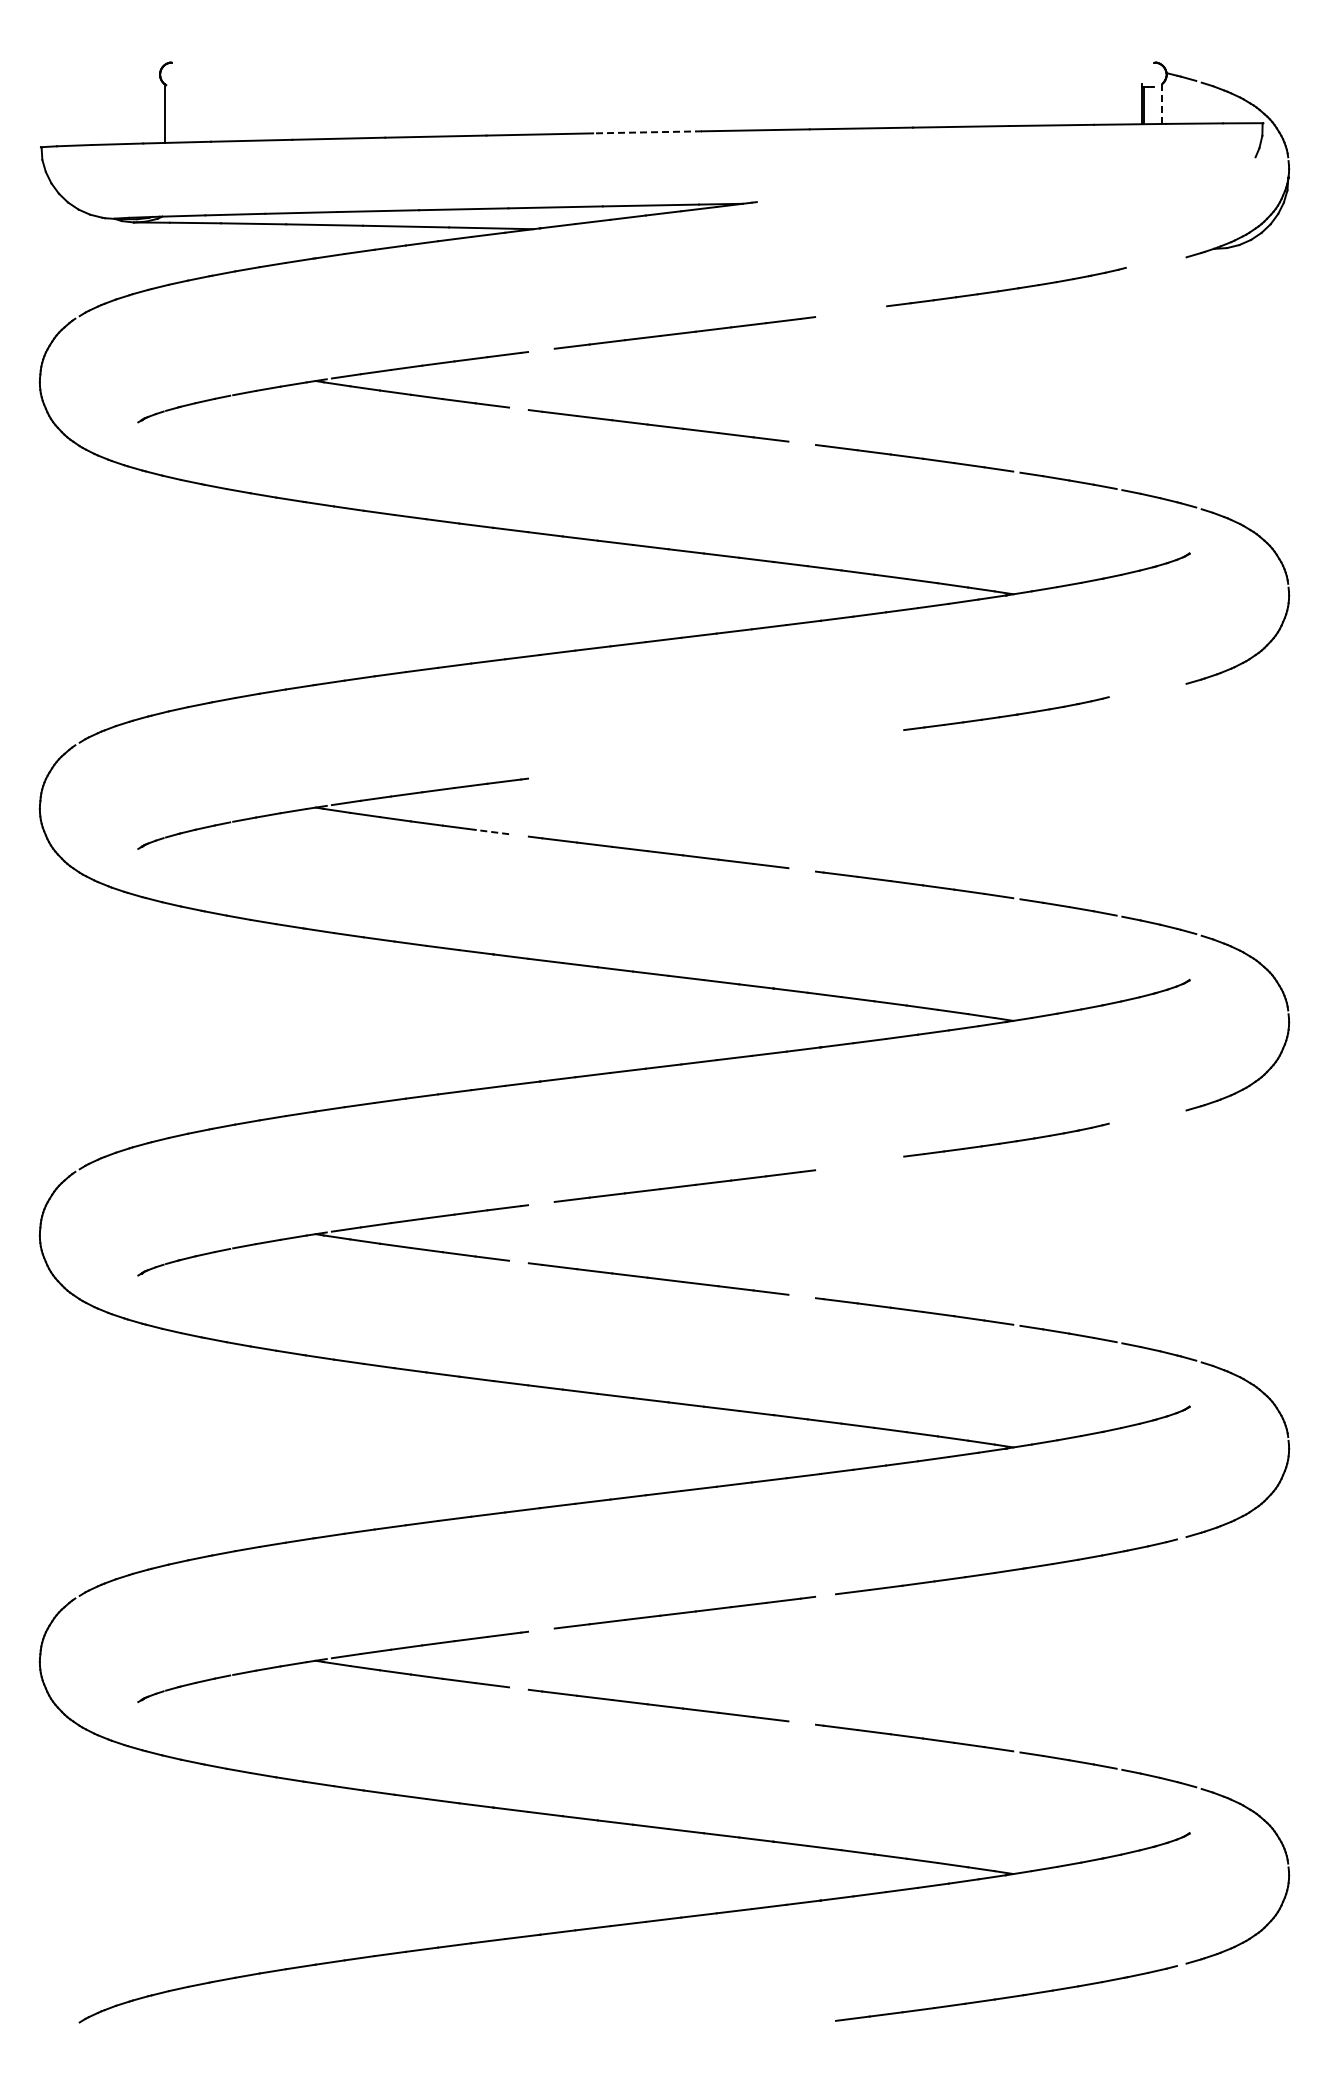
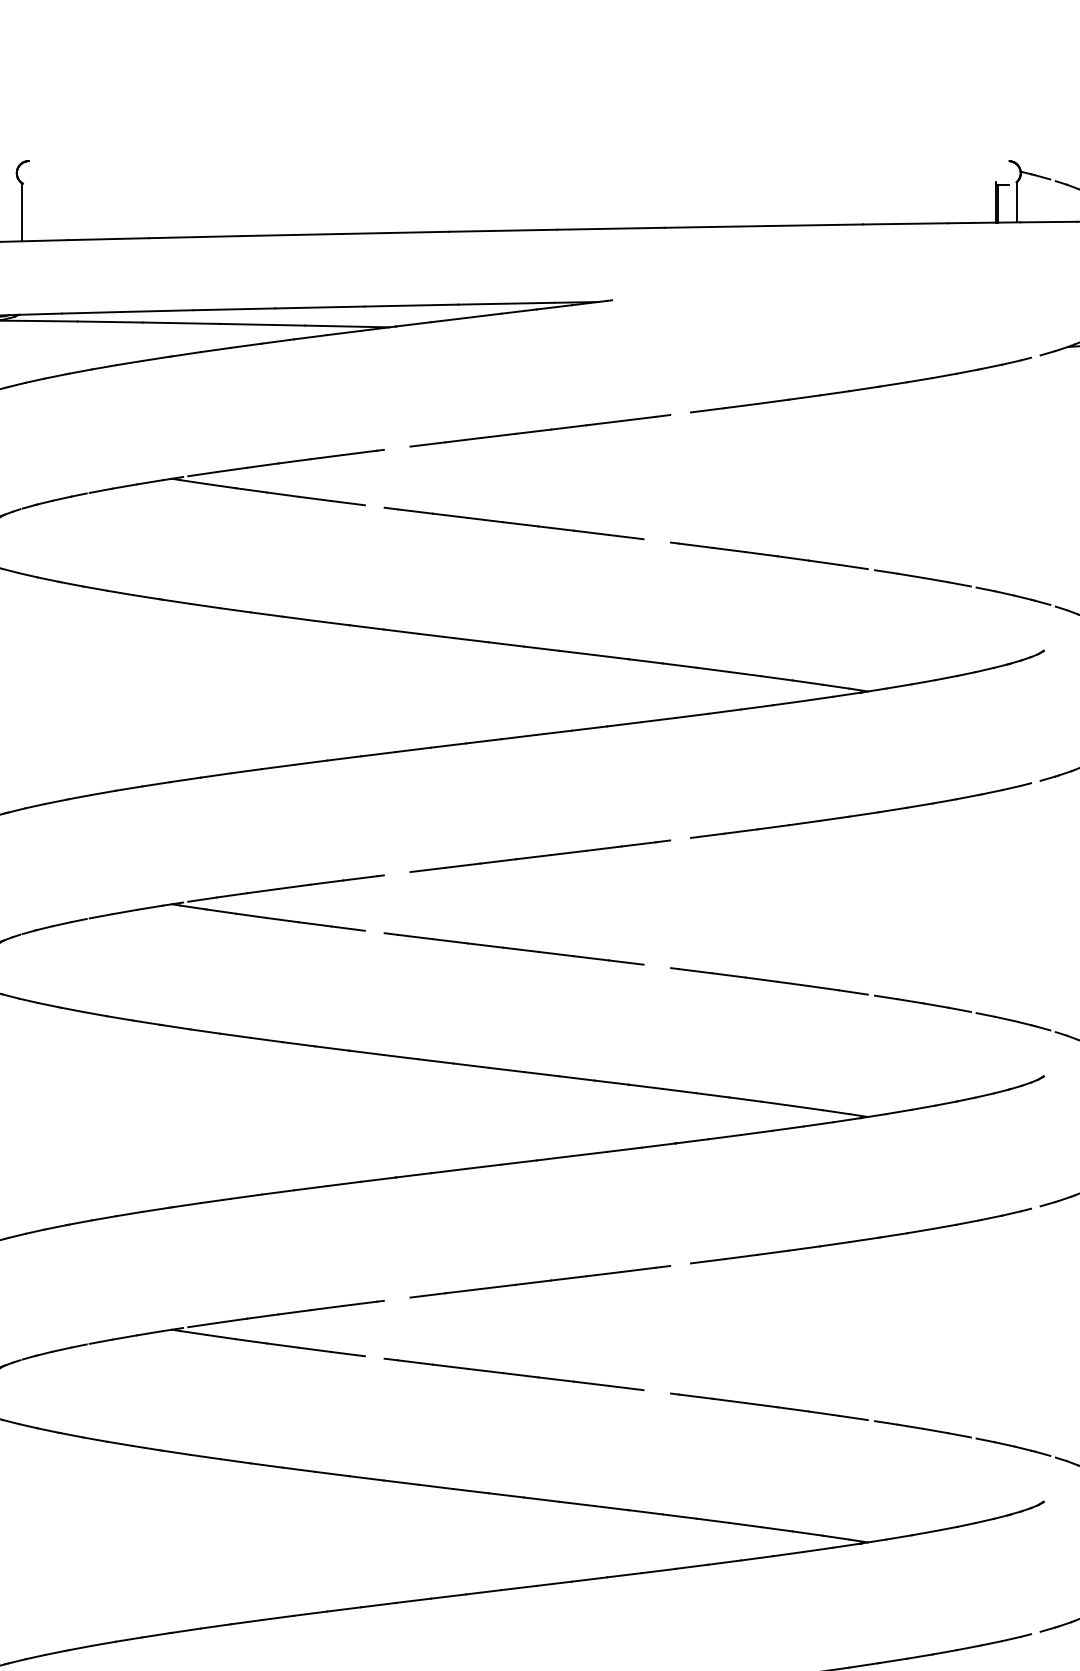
line: (1162, 104) -> (1016, 202), dashed -> solid
line: (647, 132) -> (502, 230), dashed -> solid
part: (1006, 286) -> (861, 384), size x1.43
part: (1006, 713) -> (861, 810), size x1.67
line: (684, 759) -> (539, 856), added
line: (492, 832) -> (348, 929), dashed -> solid
part: (1006, 1139) -> (861, 1235), size x1.67

